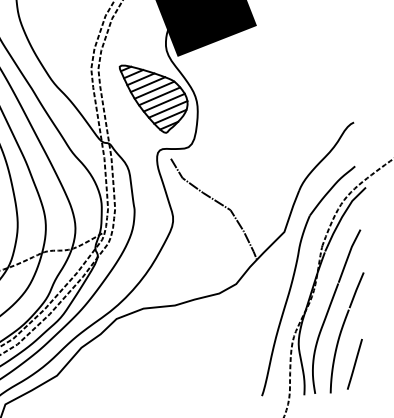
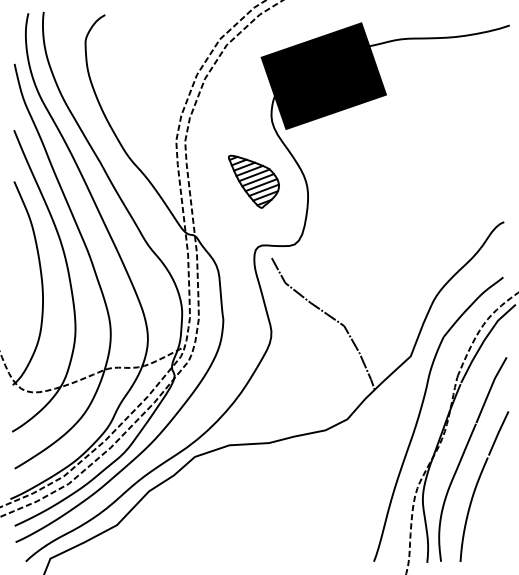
part: (153, 98) -> (253, 181), size x0.6
line: (354, 364) -> (492, 526), removed

